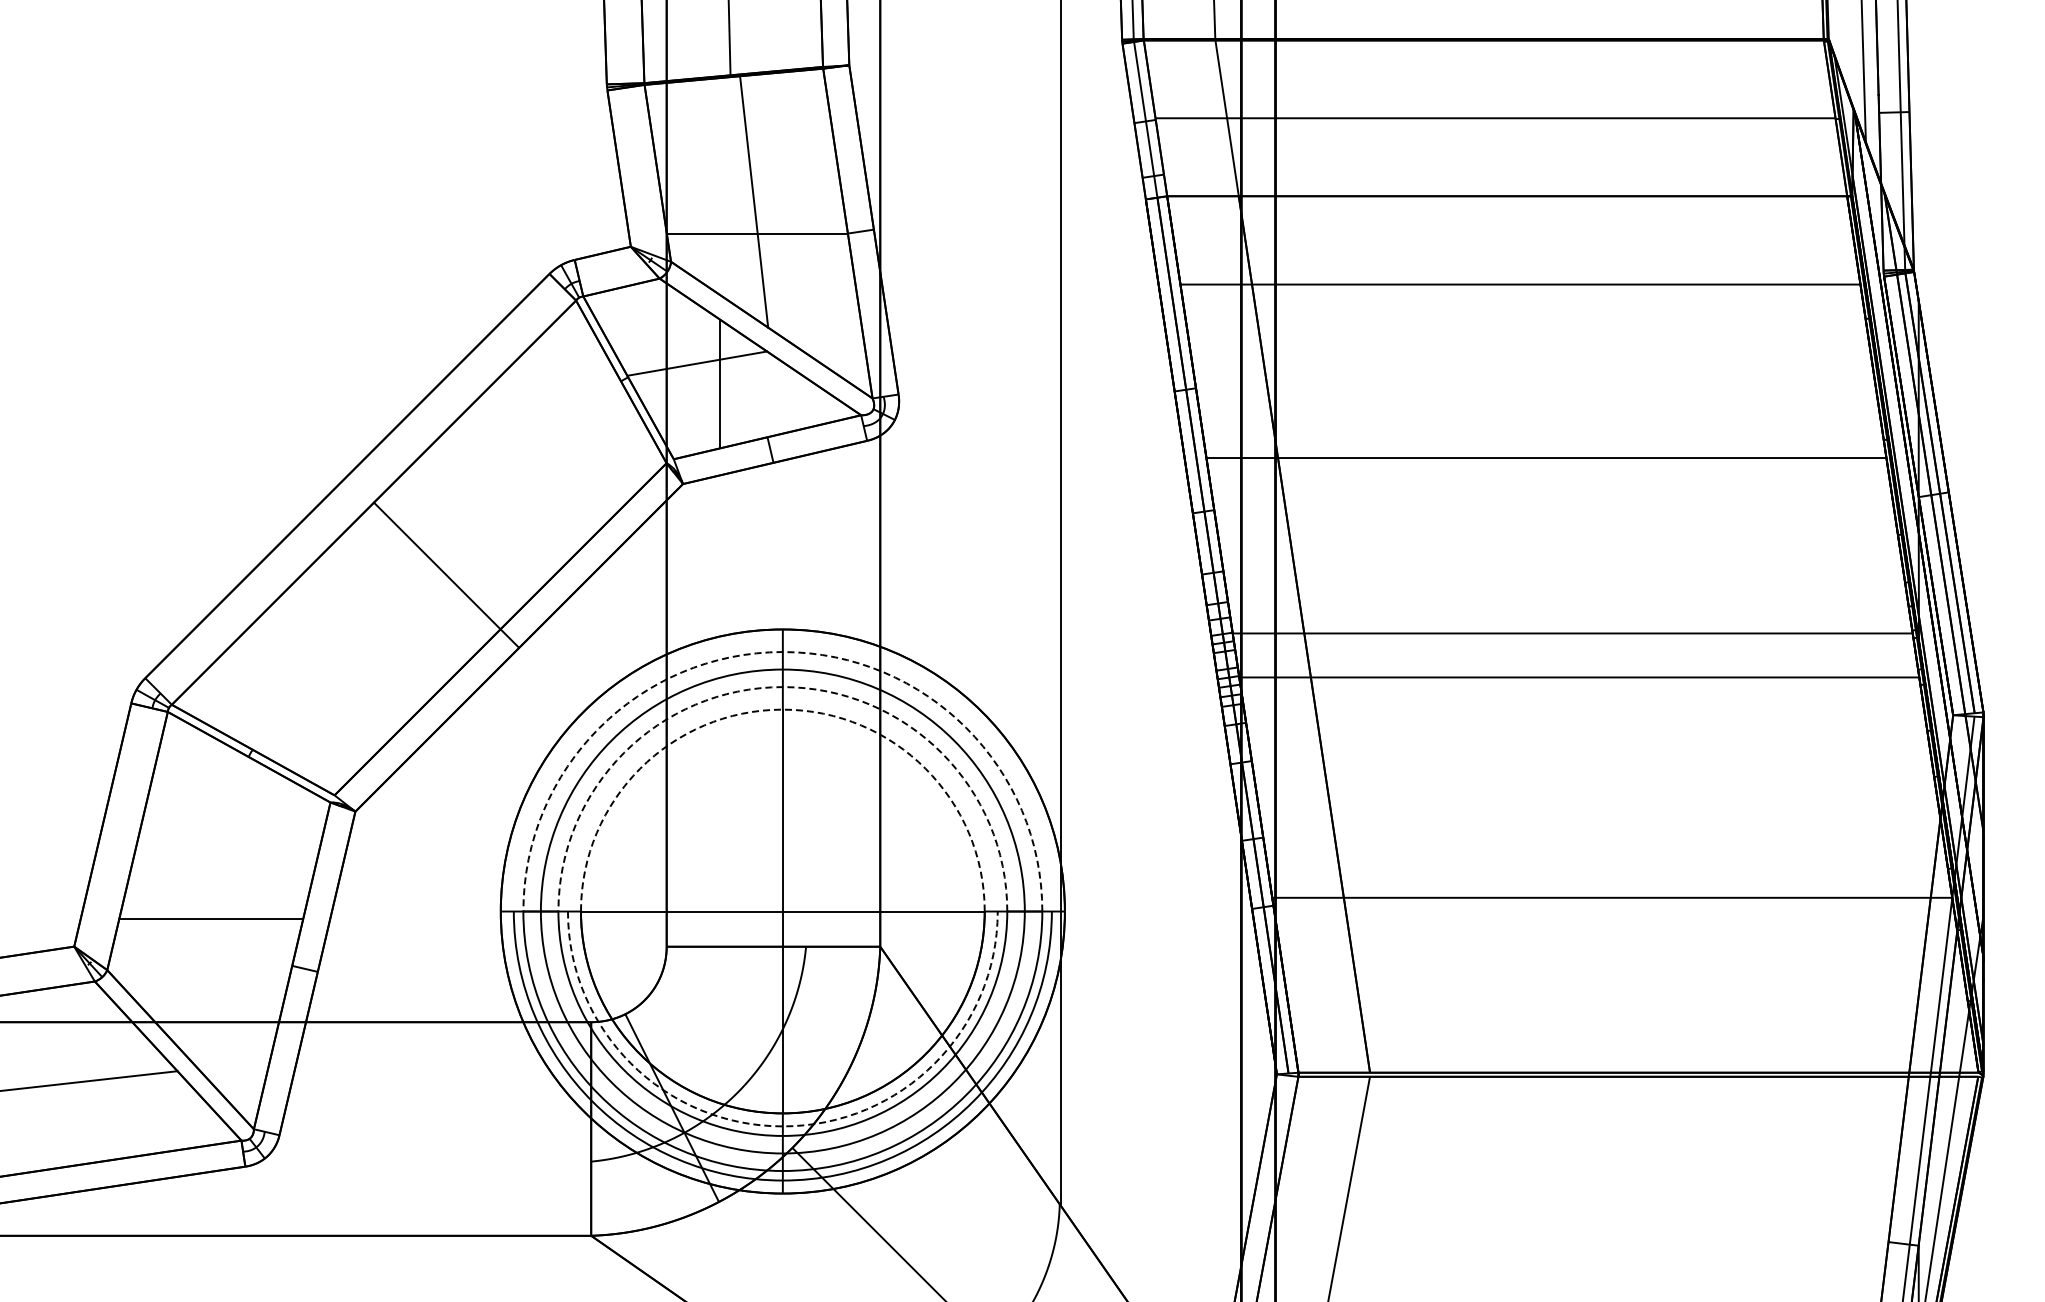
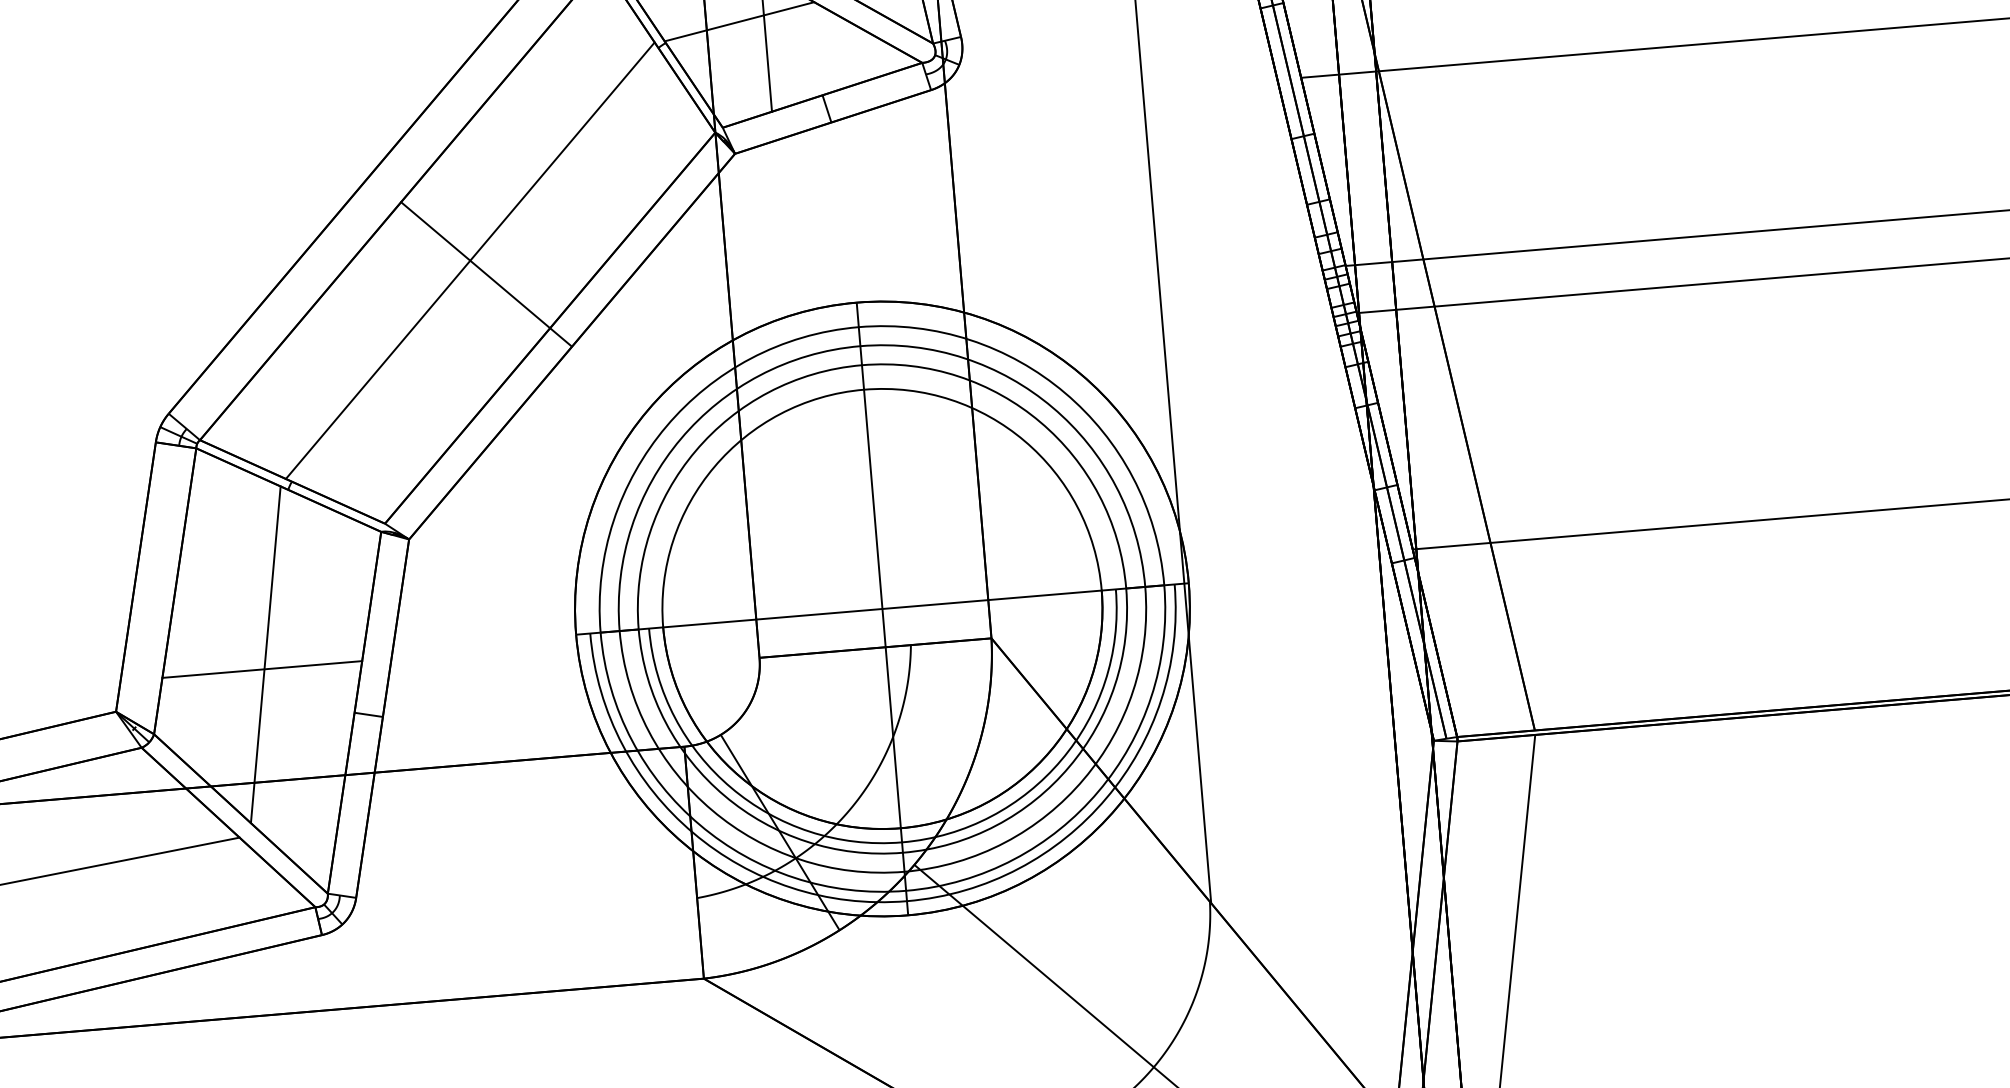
line: (432, 561) -> (470, 260), added
arc: (782, 652) -> (858, 327), dashed -> solid
arc: (782, 687) -> (861, 365), dashed -> solid
arc: (782, 709) -> (863, 389), dashed -> solid
line: (215, 905) -> (265, 654), added
arc: (782, 1126) -> (901, 842), dashed -> solid

